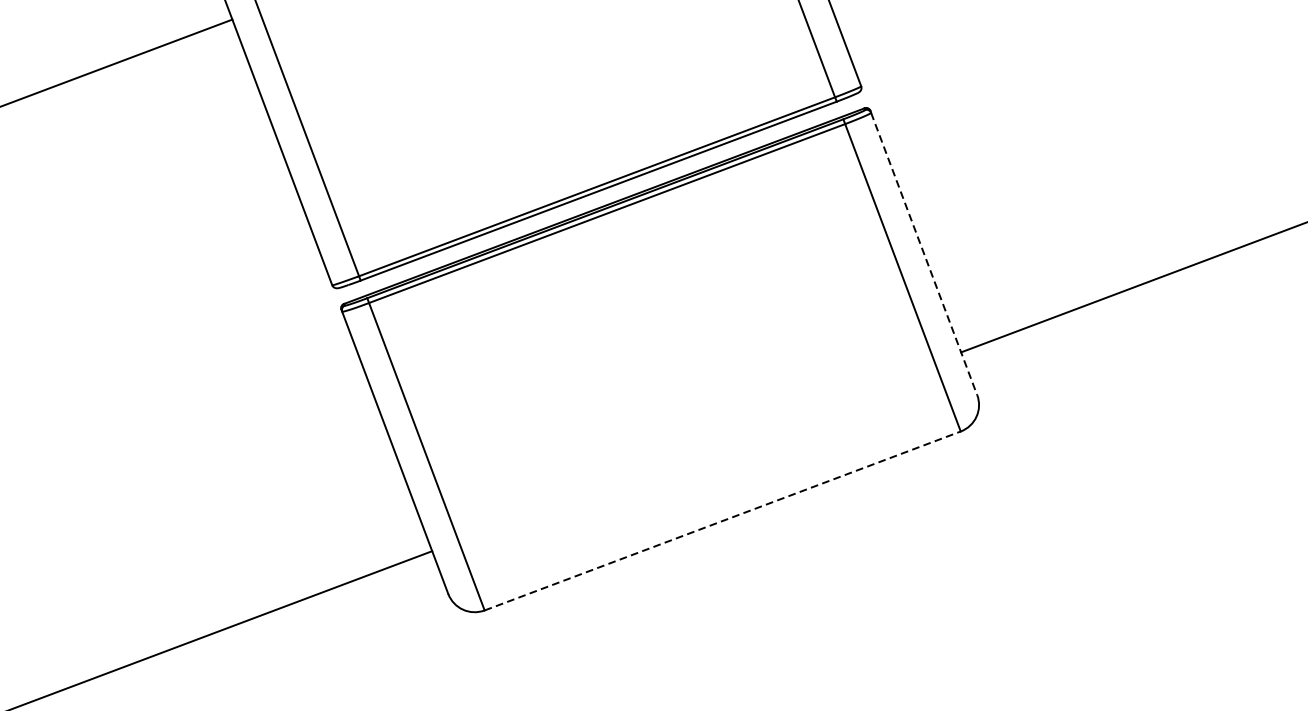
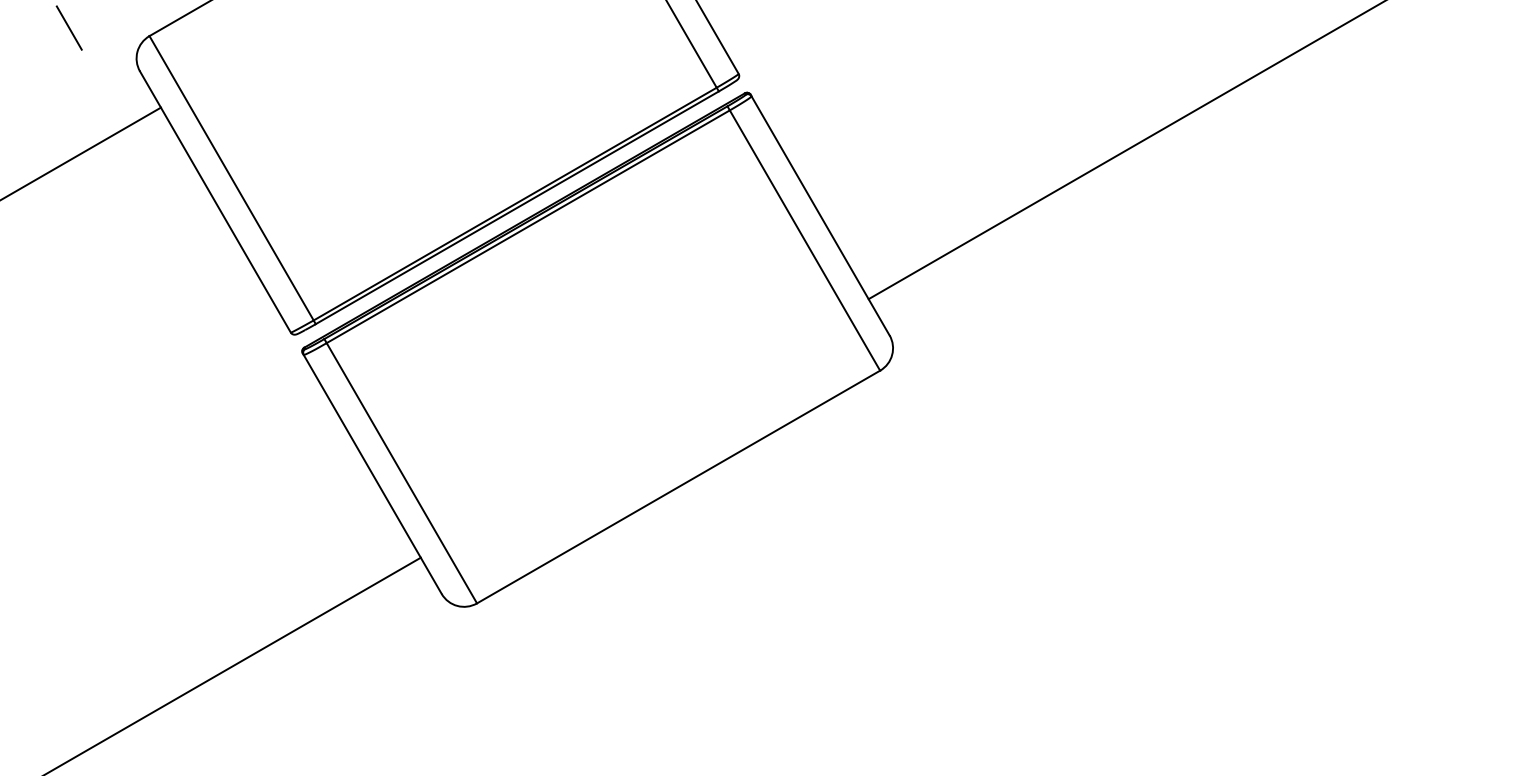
line: (924, 253) -> (820, 215), dashed -> solid
line: (722, 521) -> (678, 487), dashed -> solid

